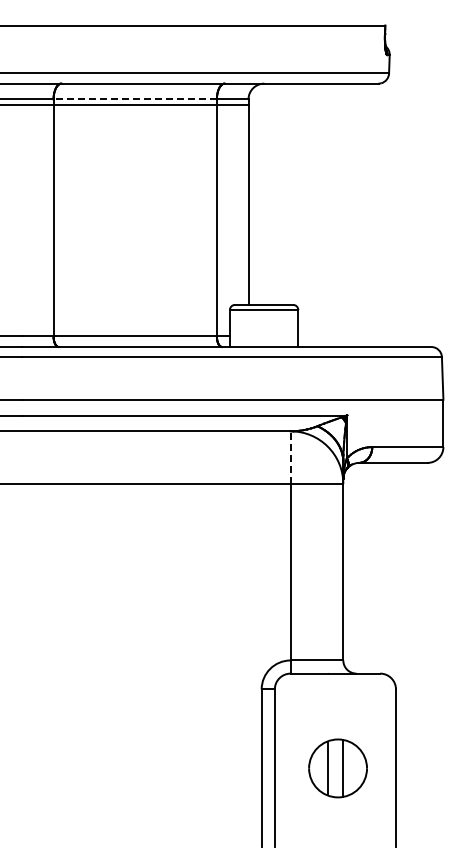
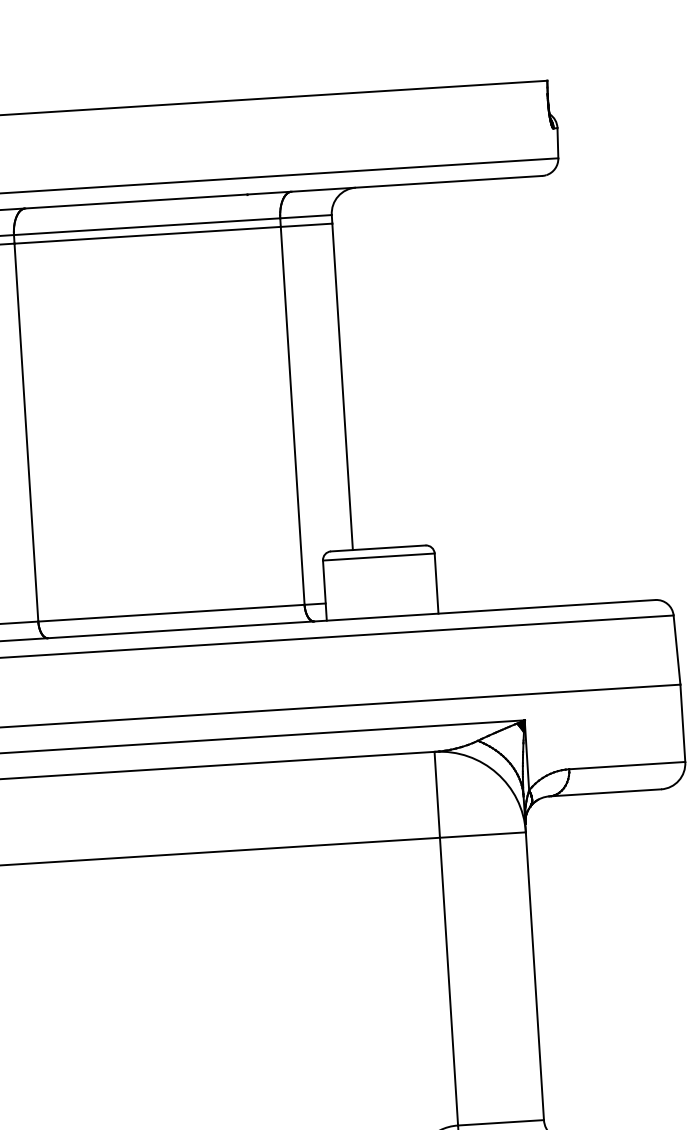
line: (135, 99) -> (147, 226), dashed -> solid
line: (290, 457) -> (436, 794), dashed -> solid

